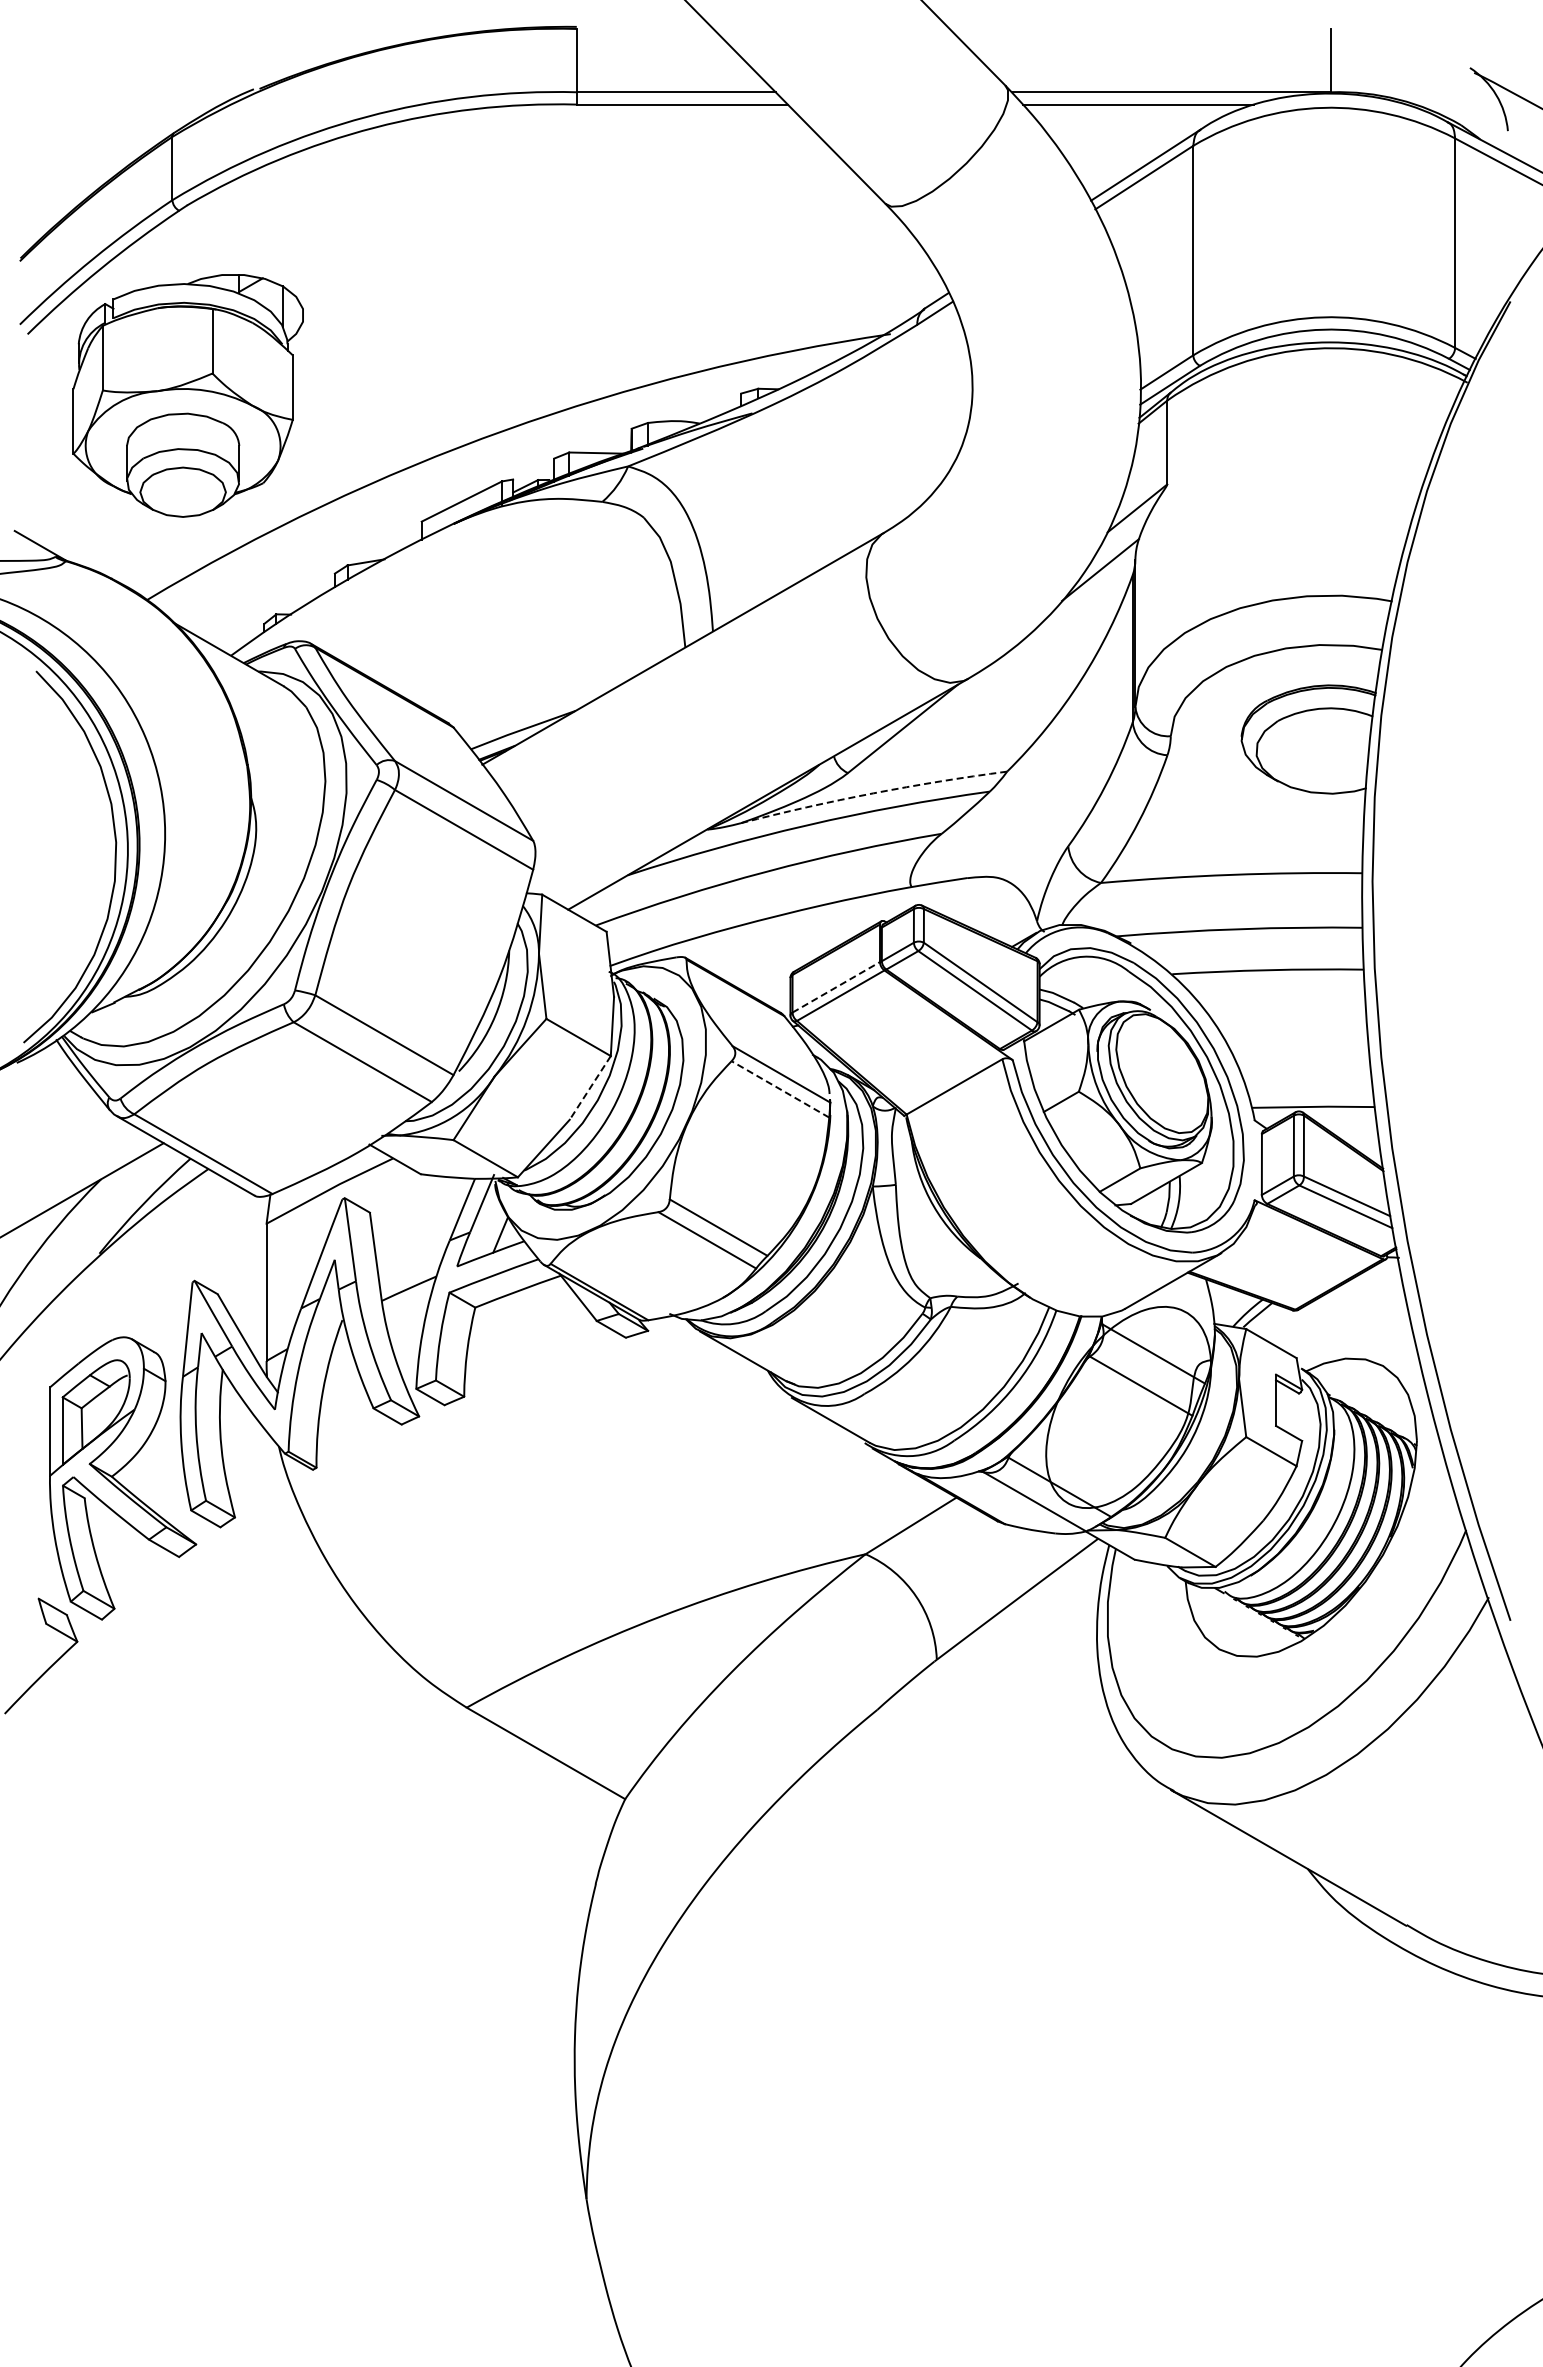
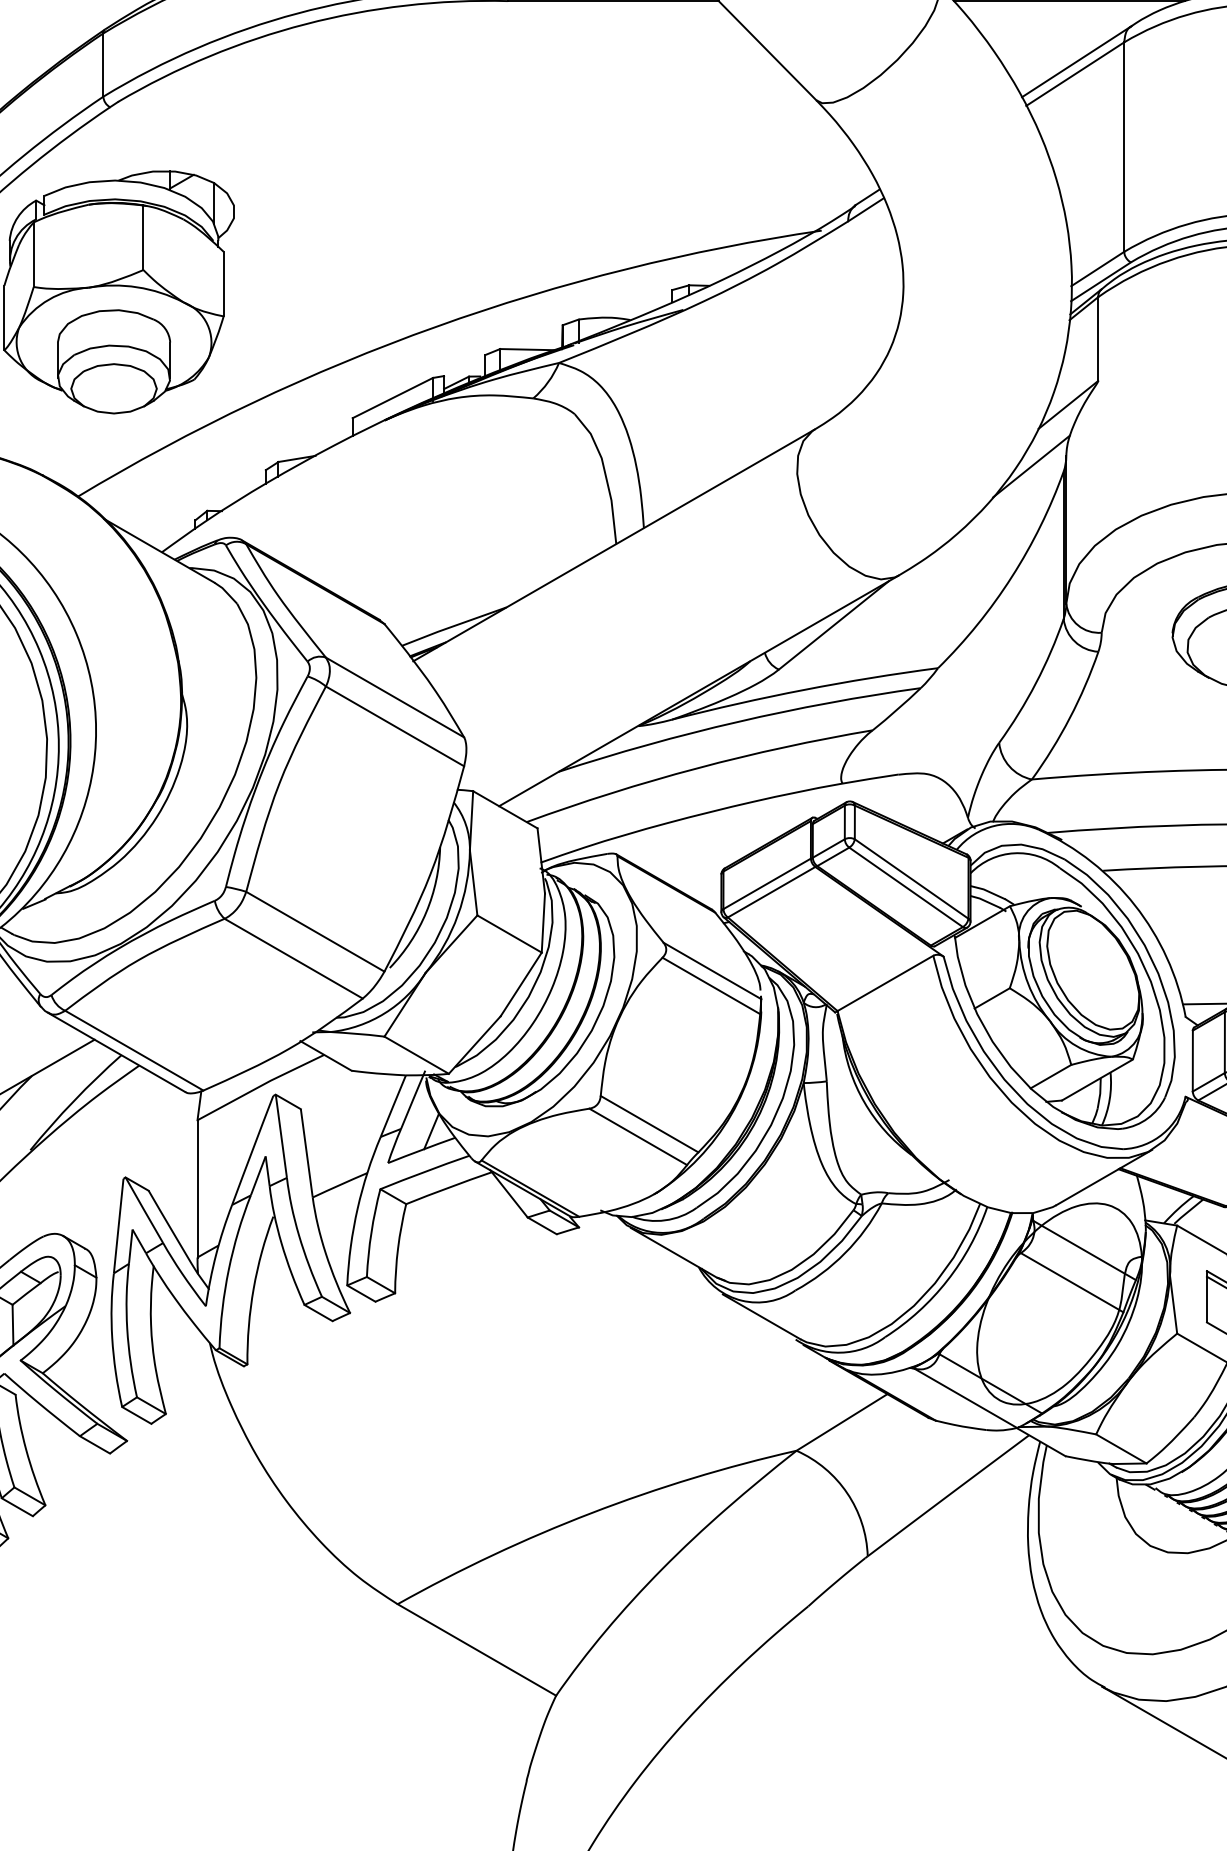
arc: (873, 793) -> (804, 690), dashed -> solid
line: (836, 987) -> (767, 884), dashed -> solid
line: (590, 1087) -> (521, 984), dashed -> solid
line: (780, 1089) -> (711, 986), dashed -> solid

